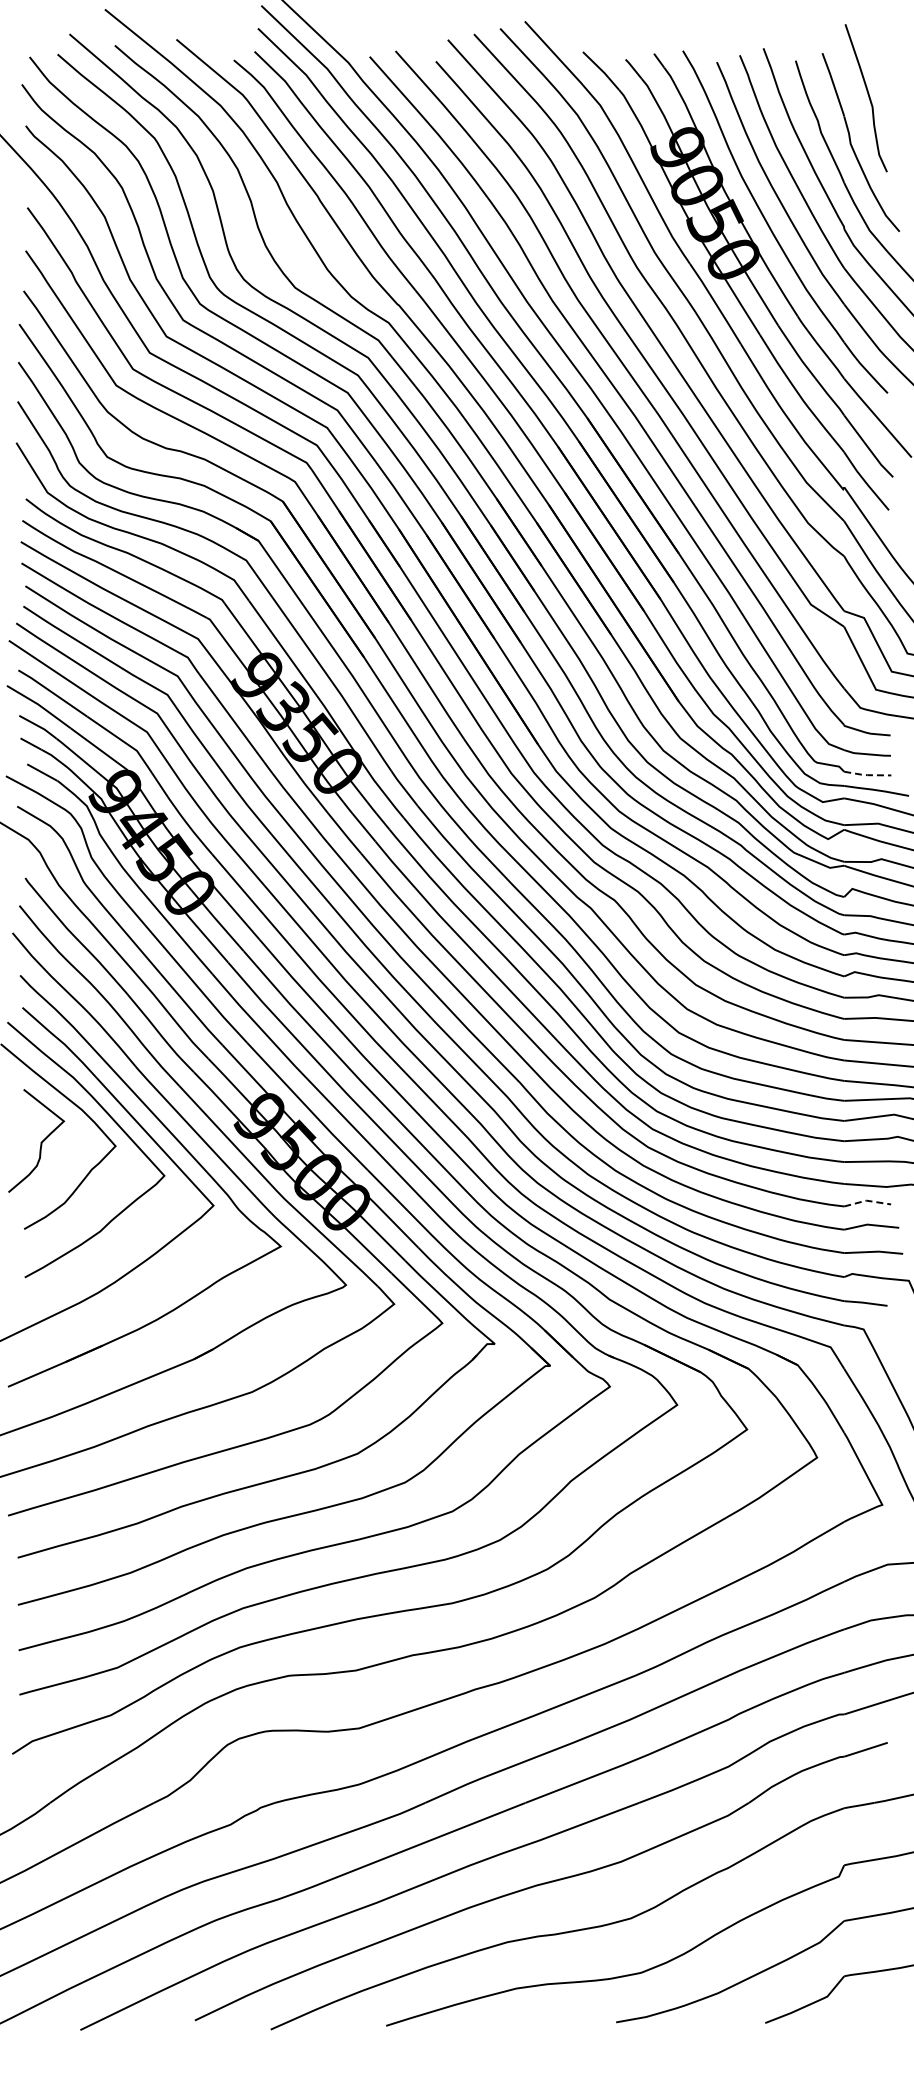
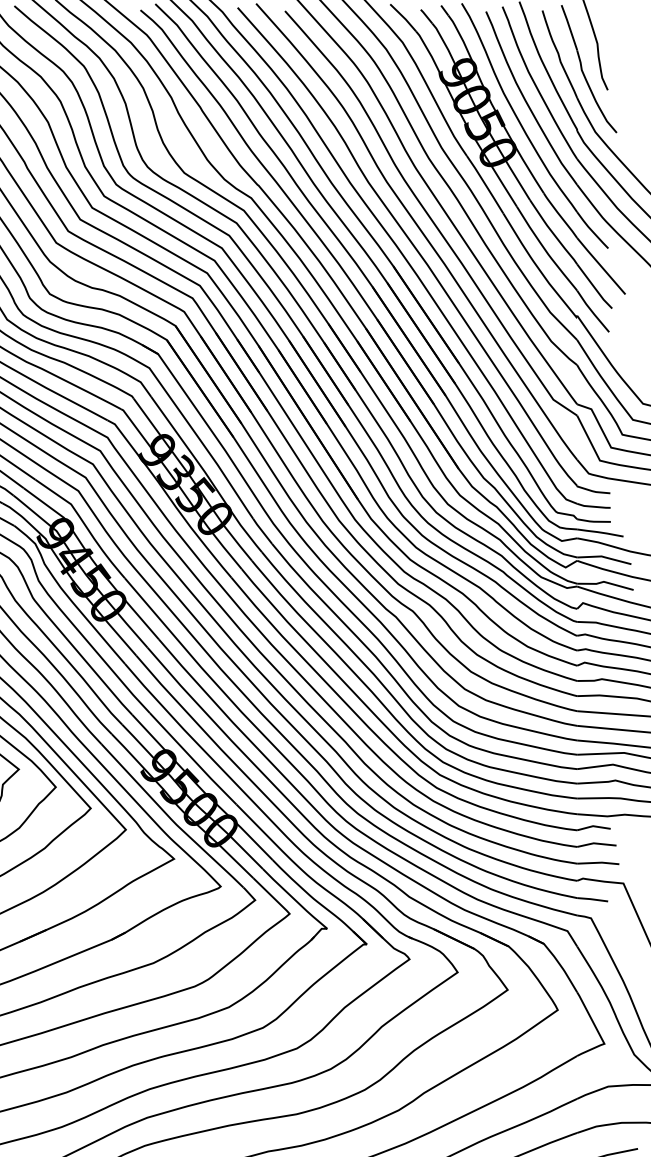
line: (867, 775) -> (593, 521), dashed -> solid
line: (867, 1200) -> (593, 826), dashed -> solid

